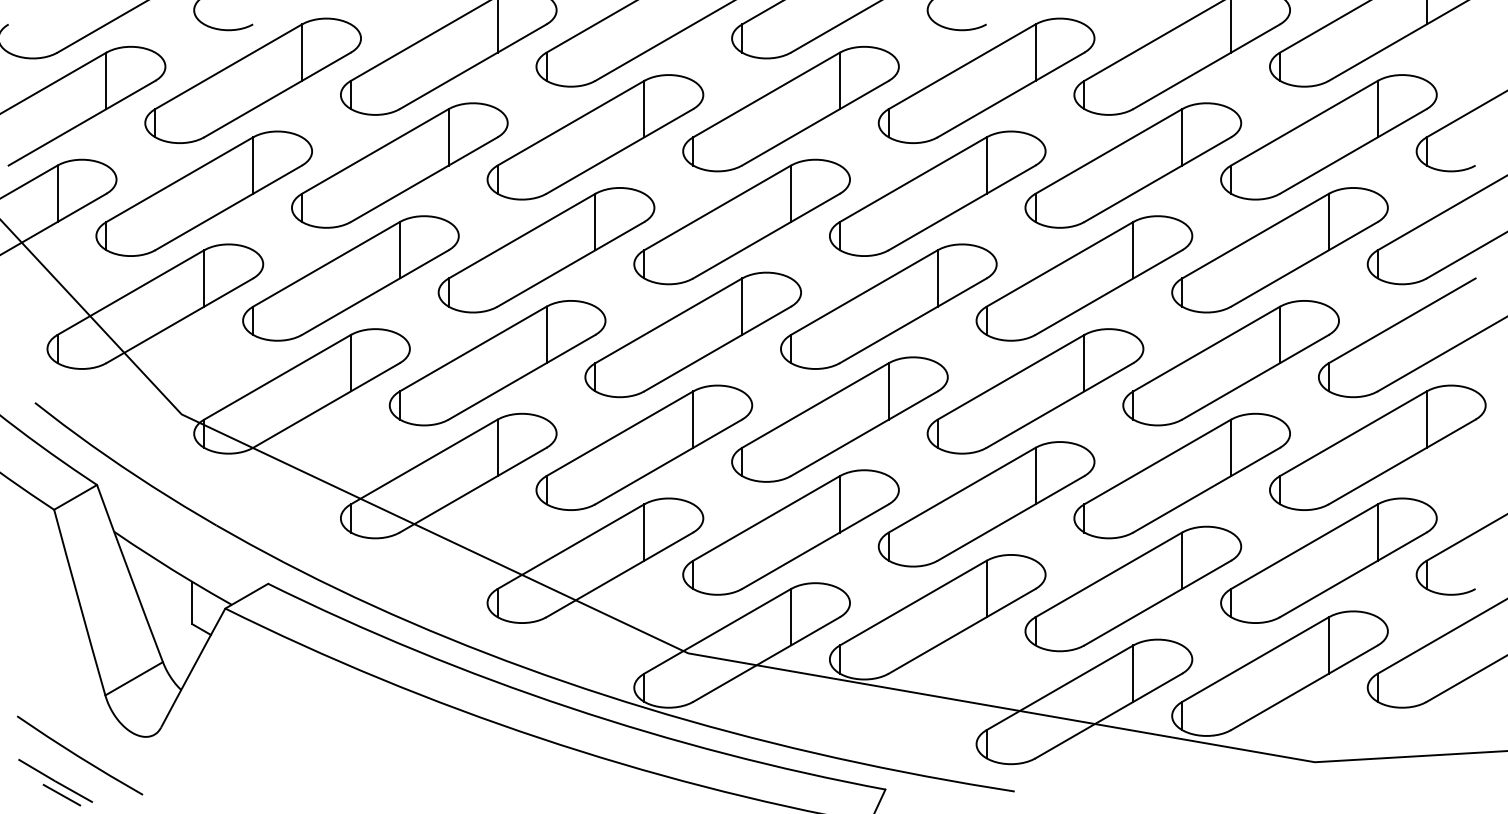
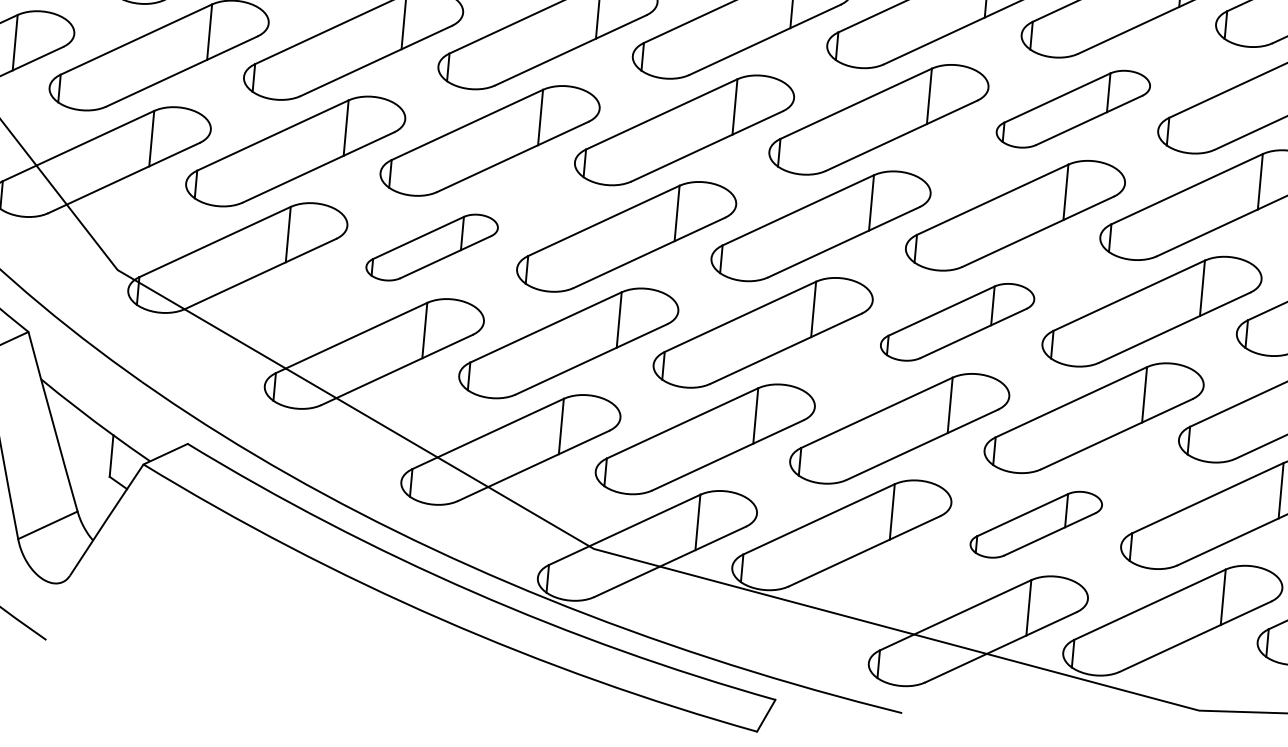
part: (1133, 165) -> (1073, 109), size x0.7
part: (497, 363) -> (432, 247), size x0.6
part: (1035, 391) -> (957, 322), size x0.7
part: (1133, 588) -> (1036, 524), size x0.6

